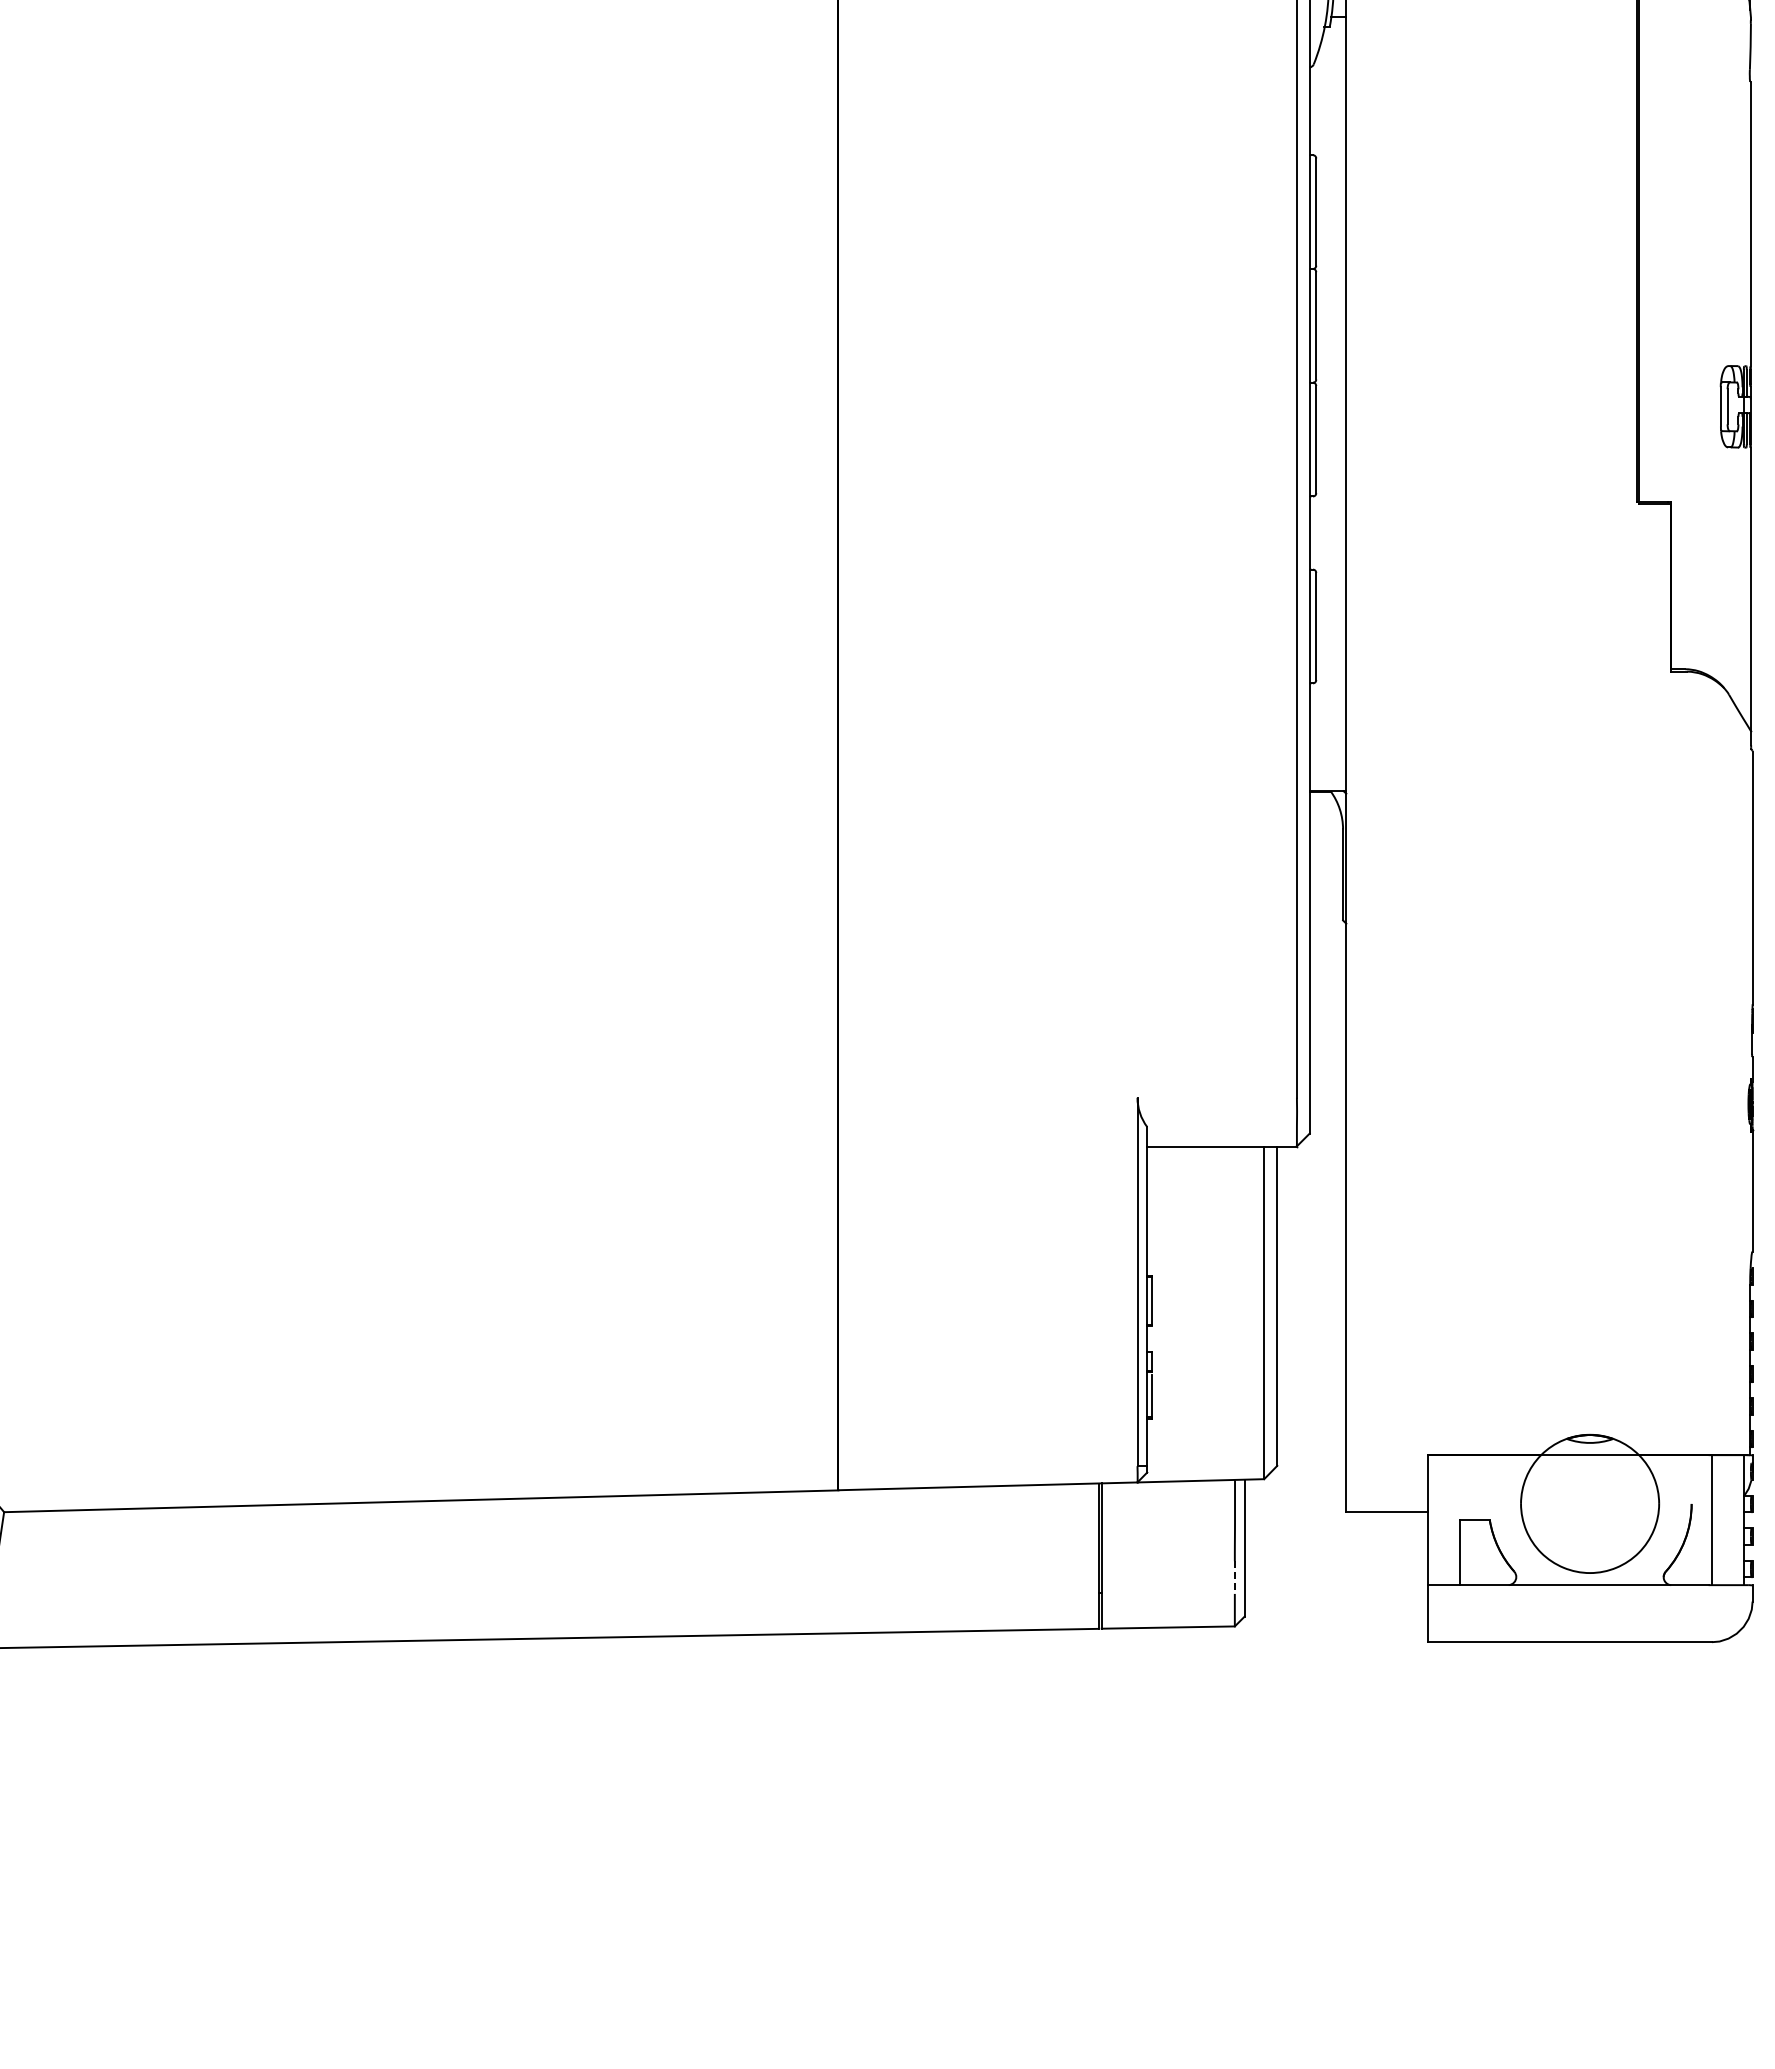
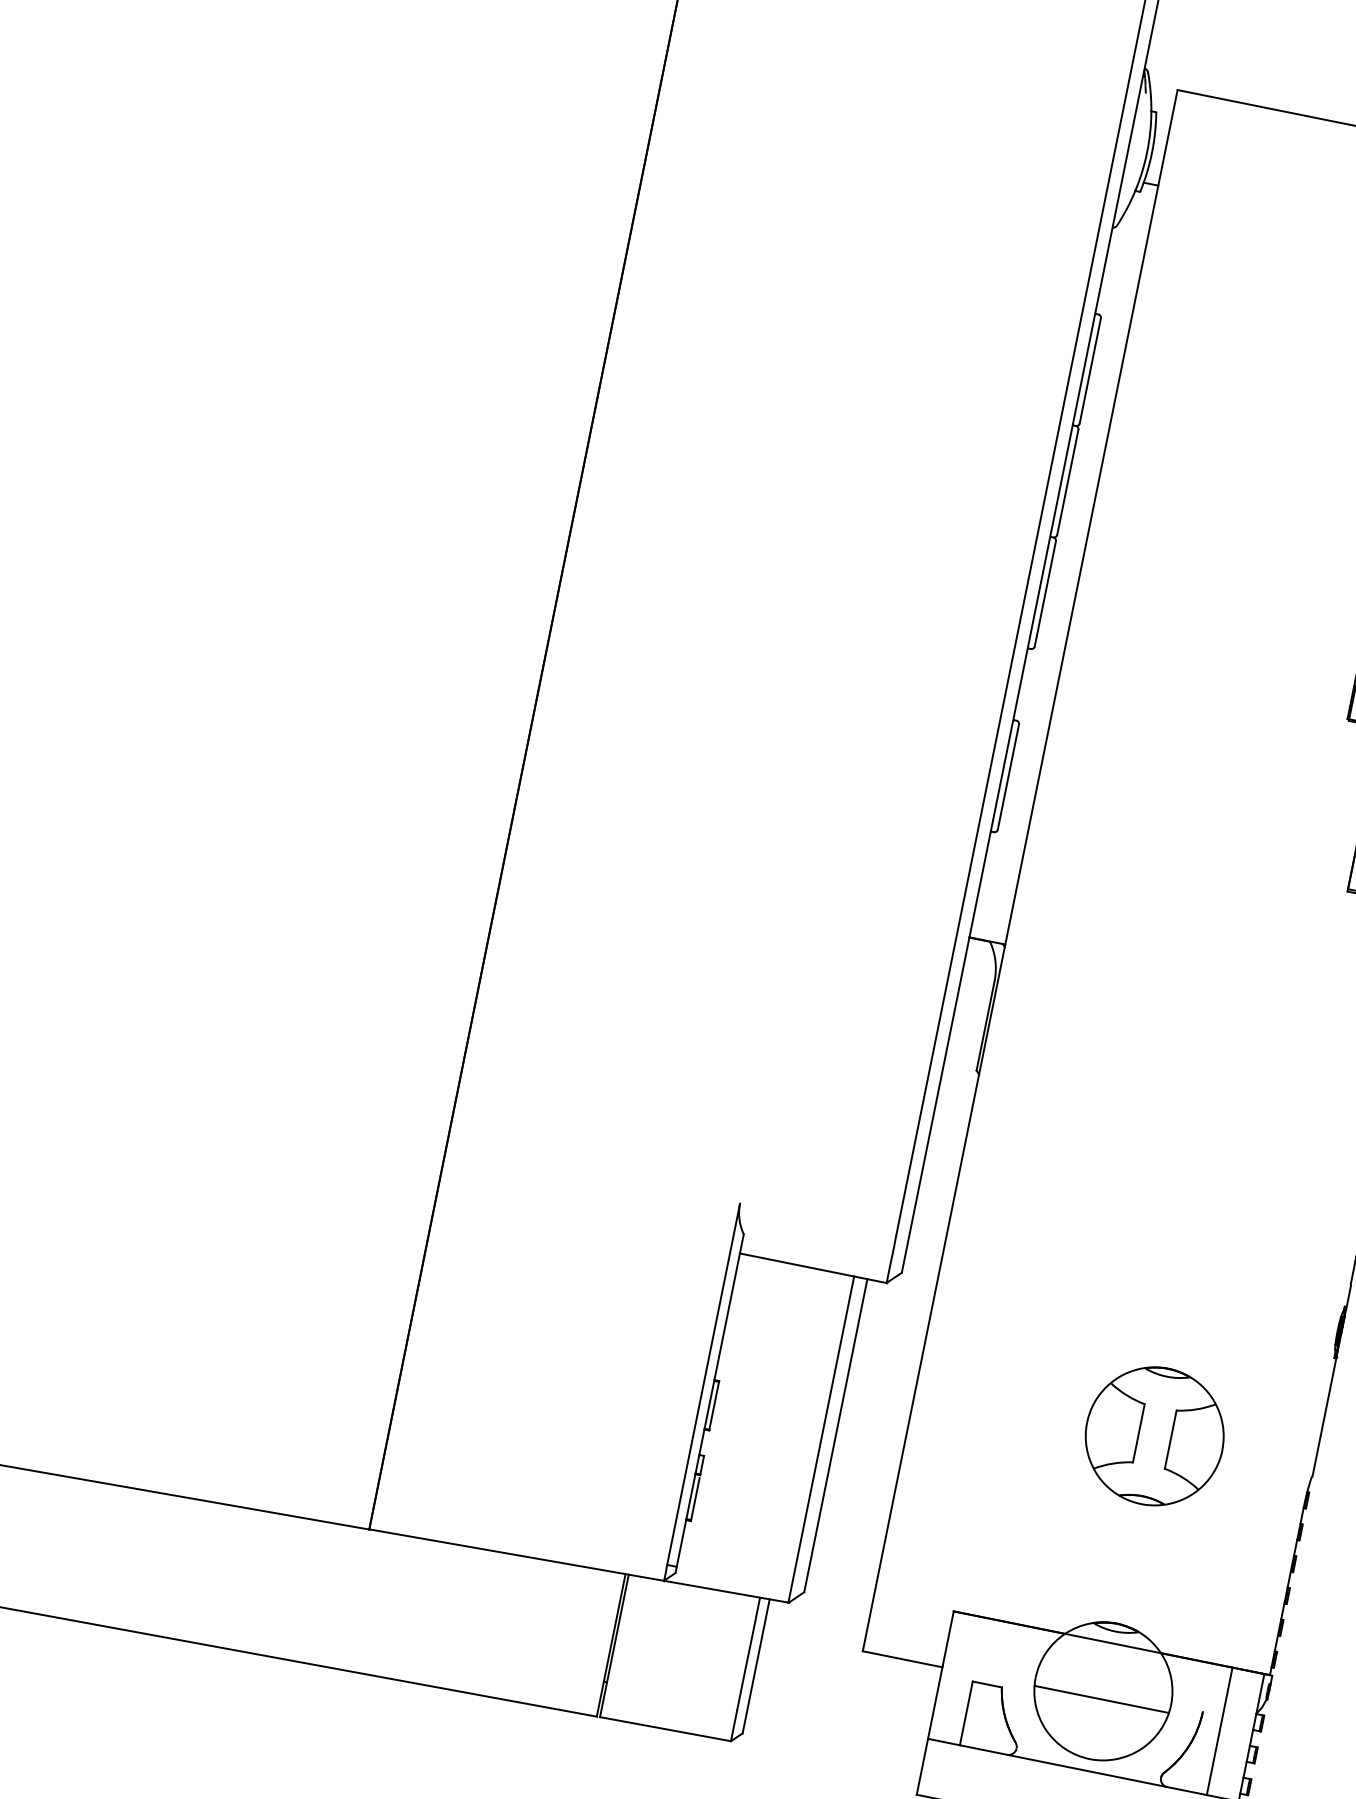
part: (1590, 1243) -> (1155, 1436), added
line: (1589, 1512) -> (1101, 1699), added
line: (1234, 1578) -> (740, 1694), dashed -> solid

